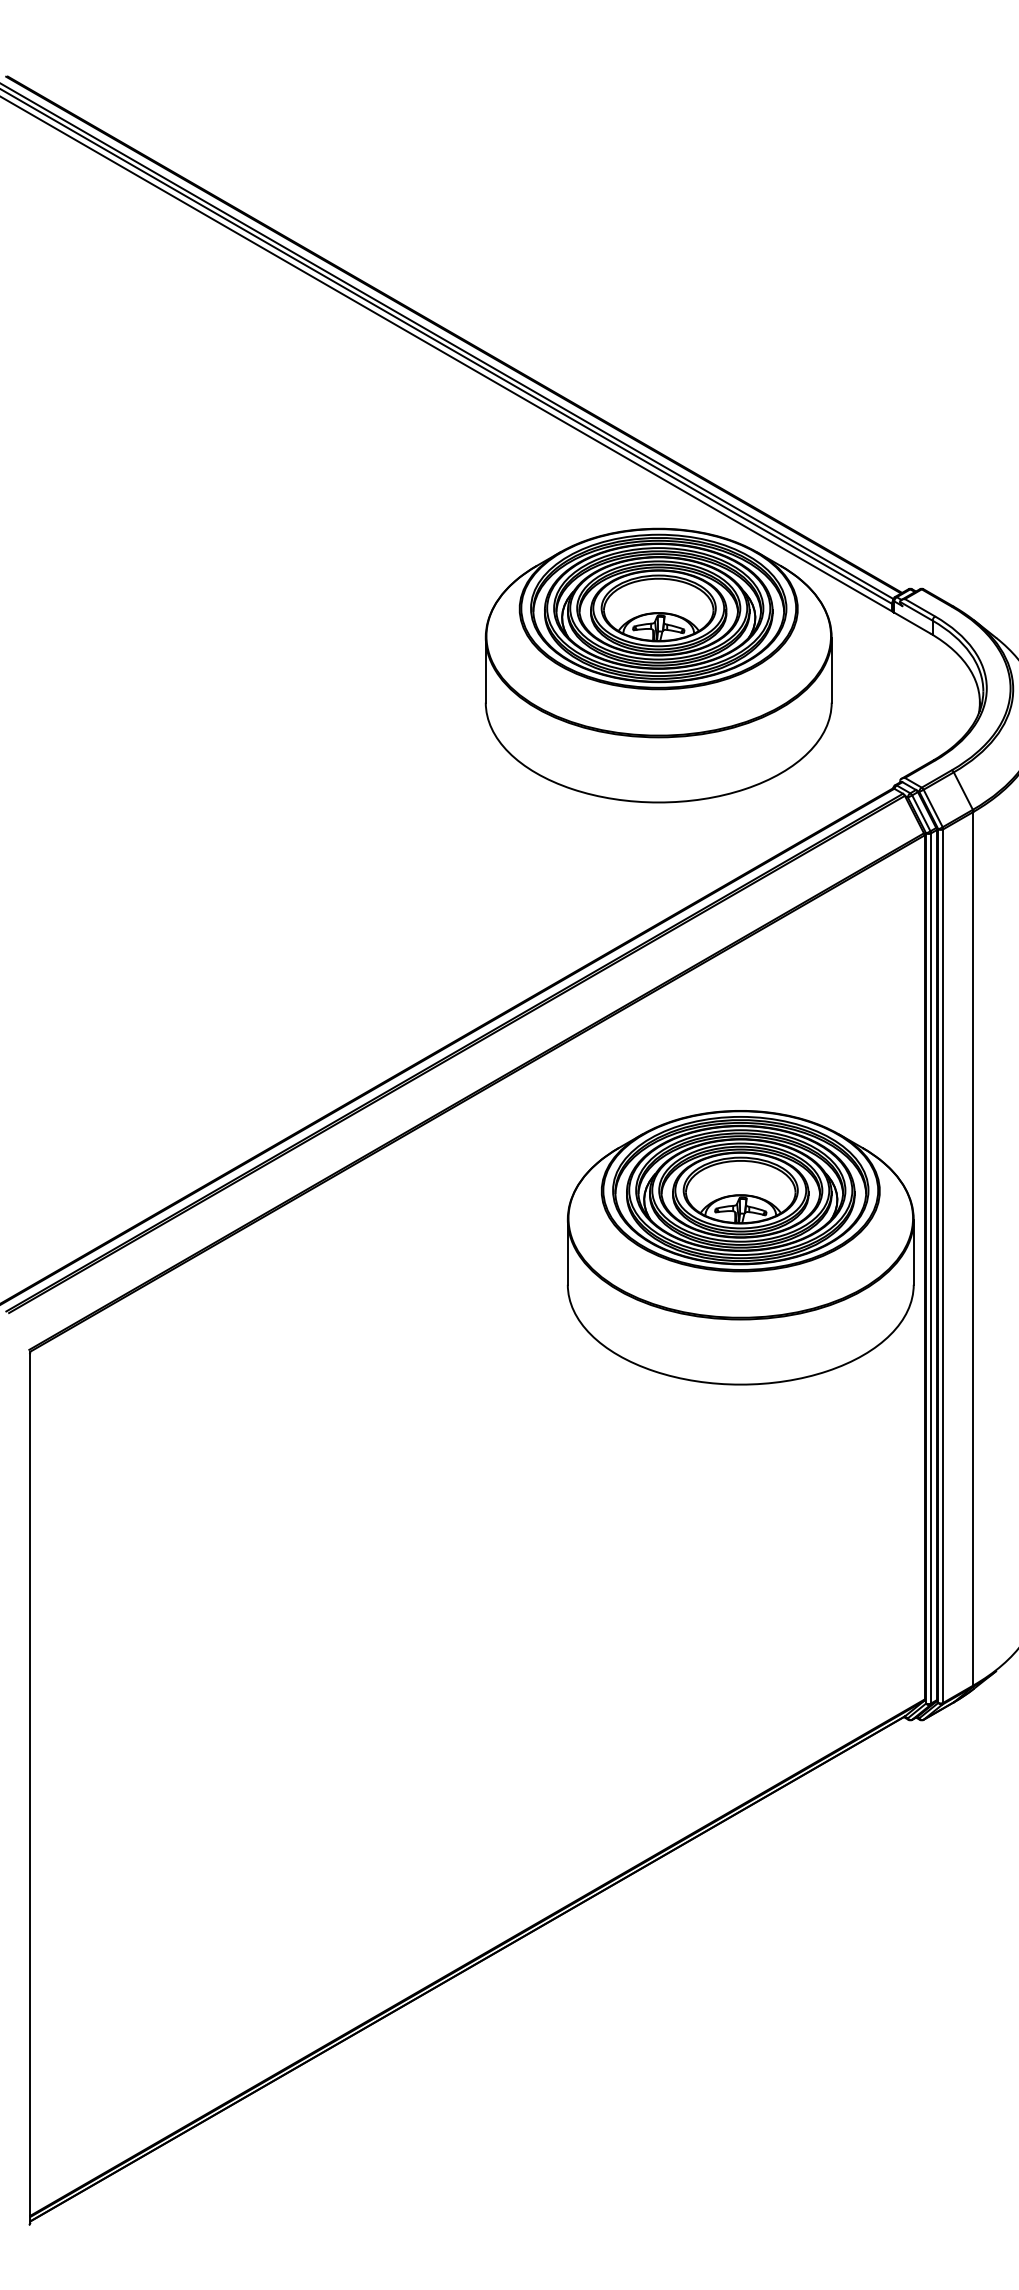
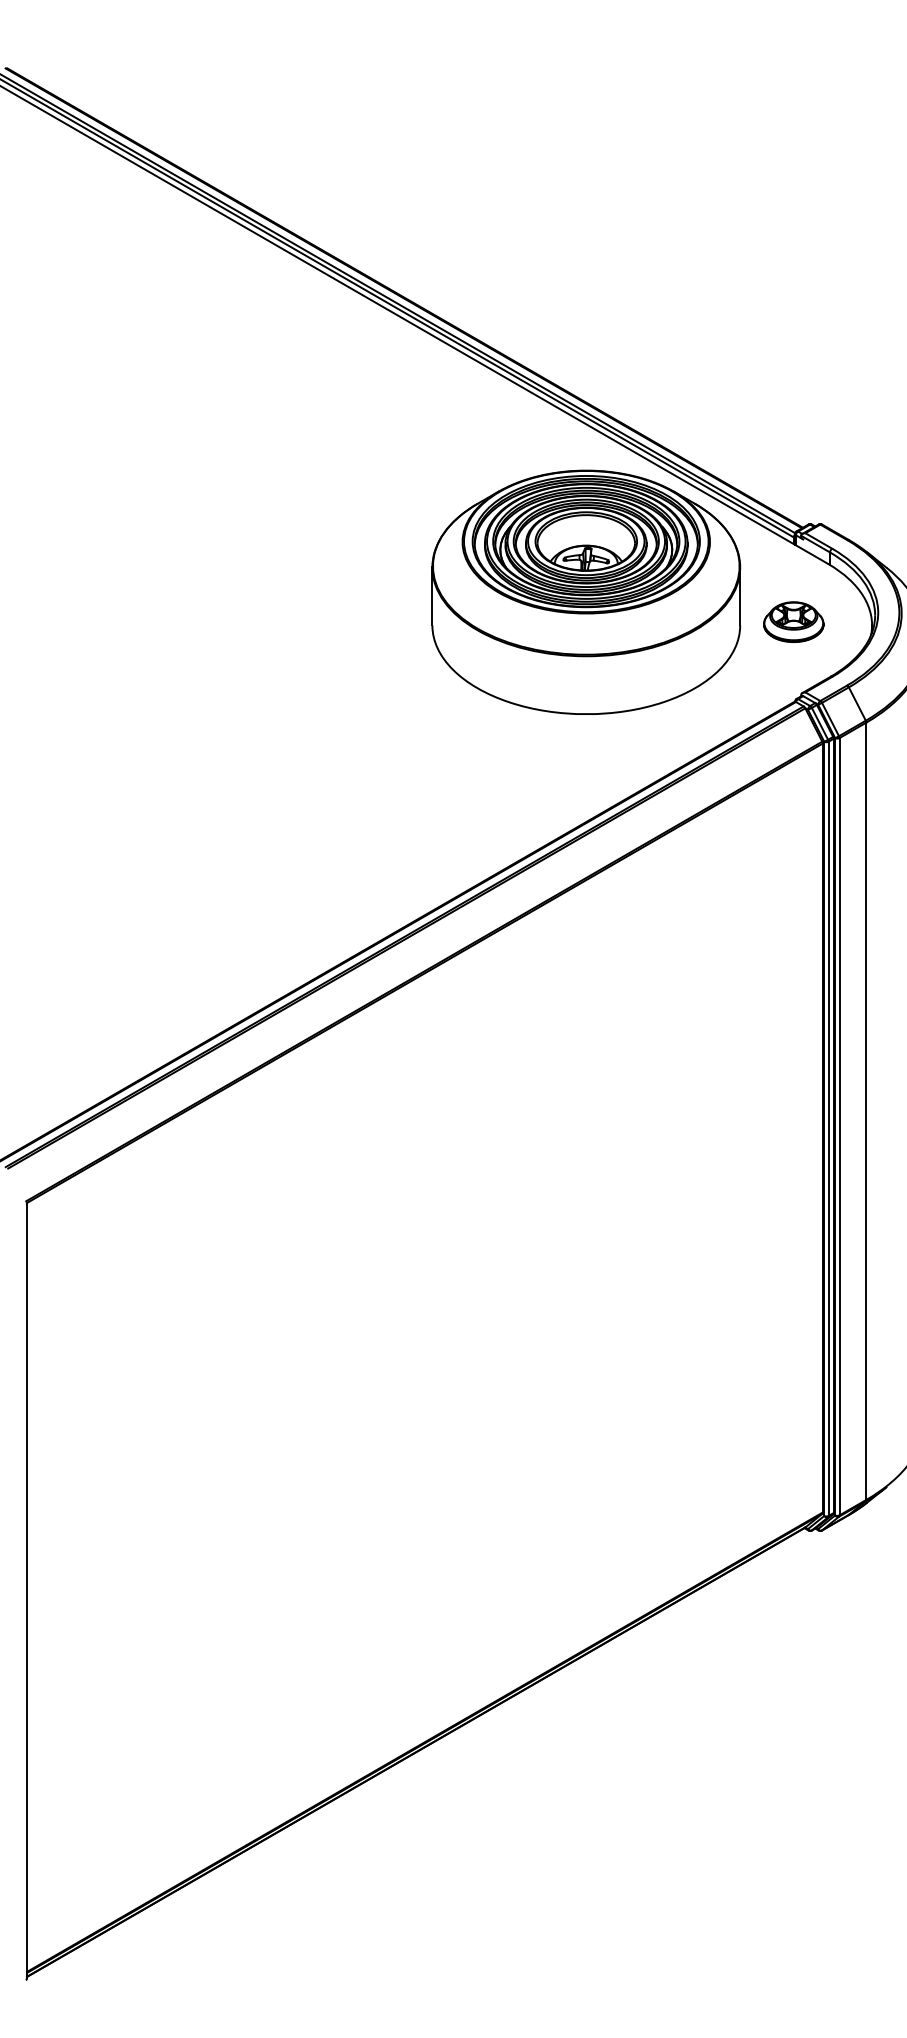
part: (891, 698) -> (793, 621), added
part: (741, 1246) -> (659, 1109), removed

